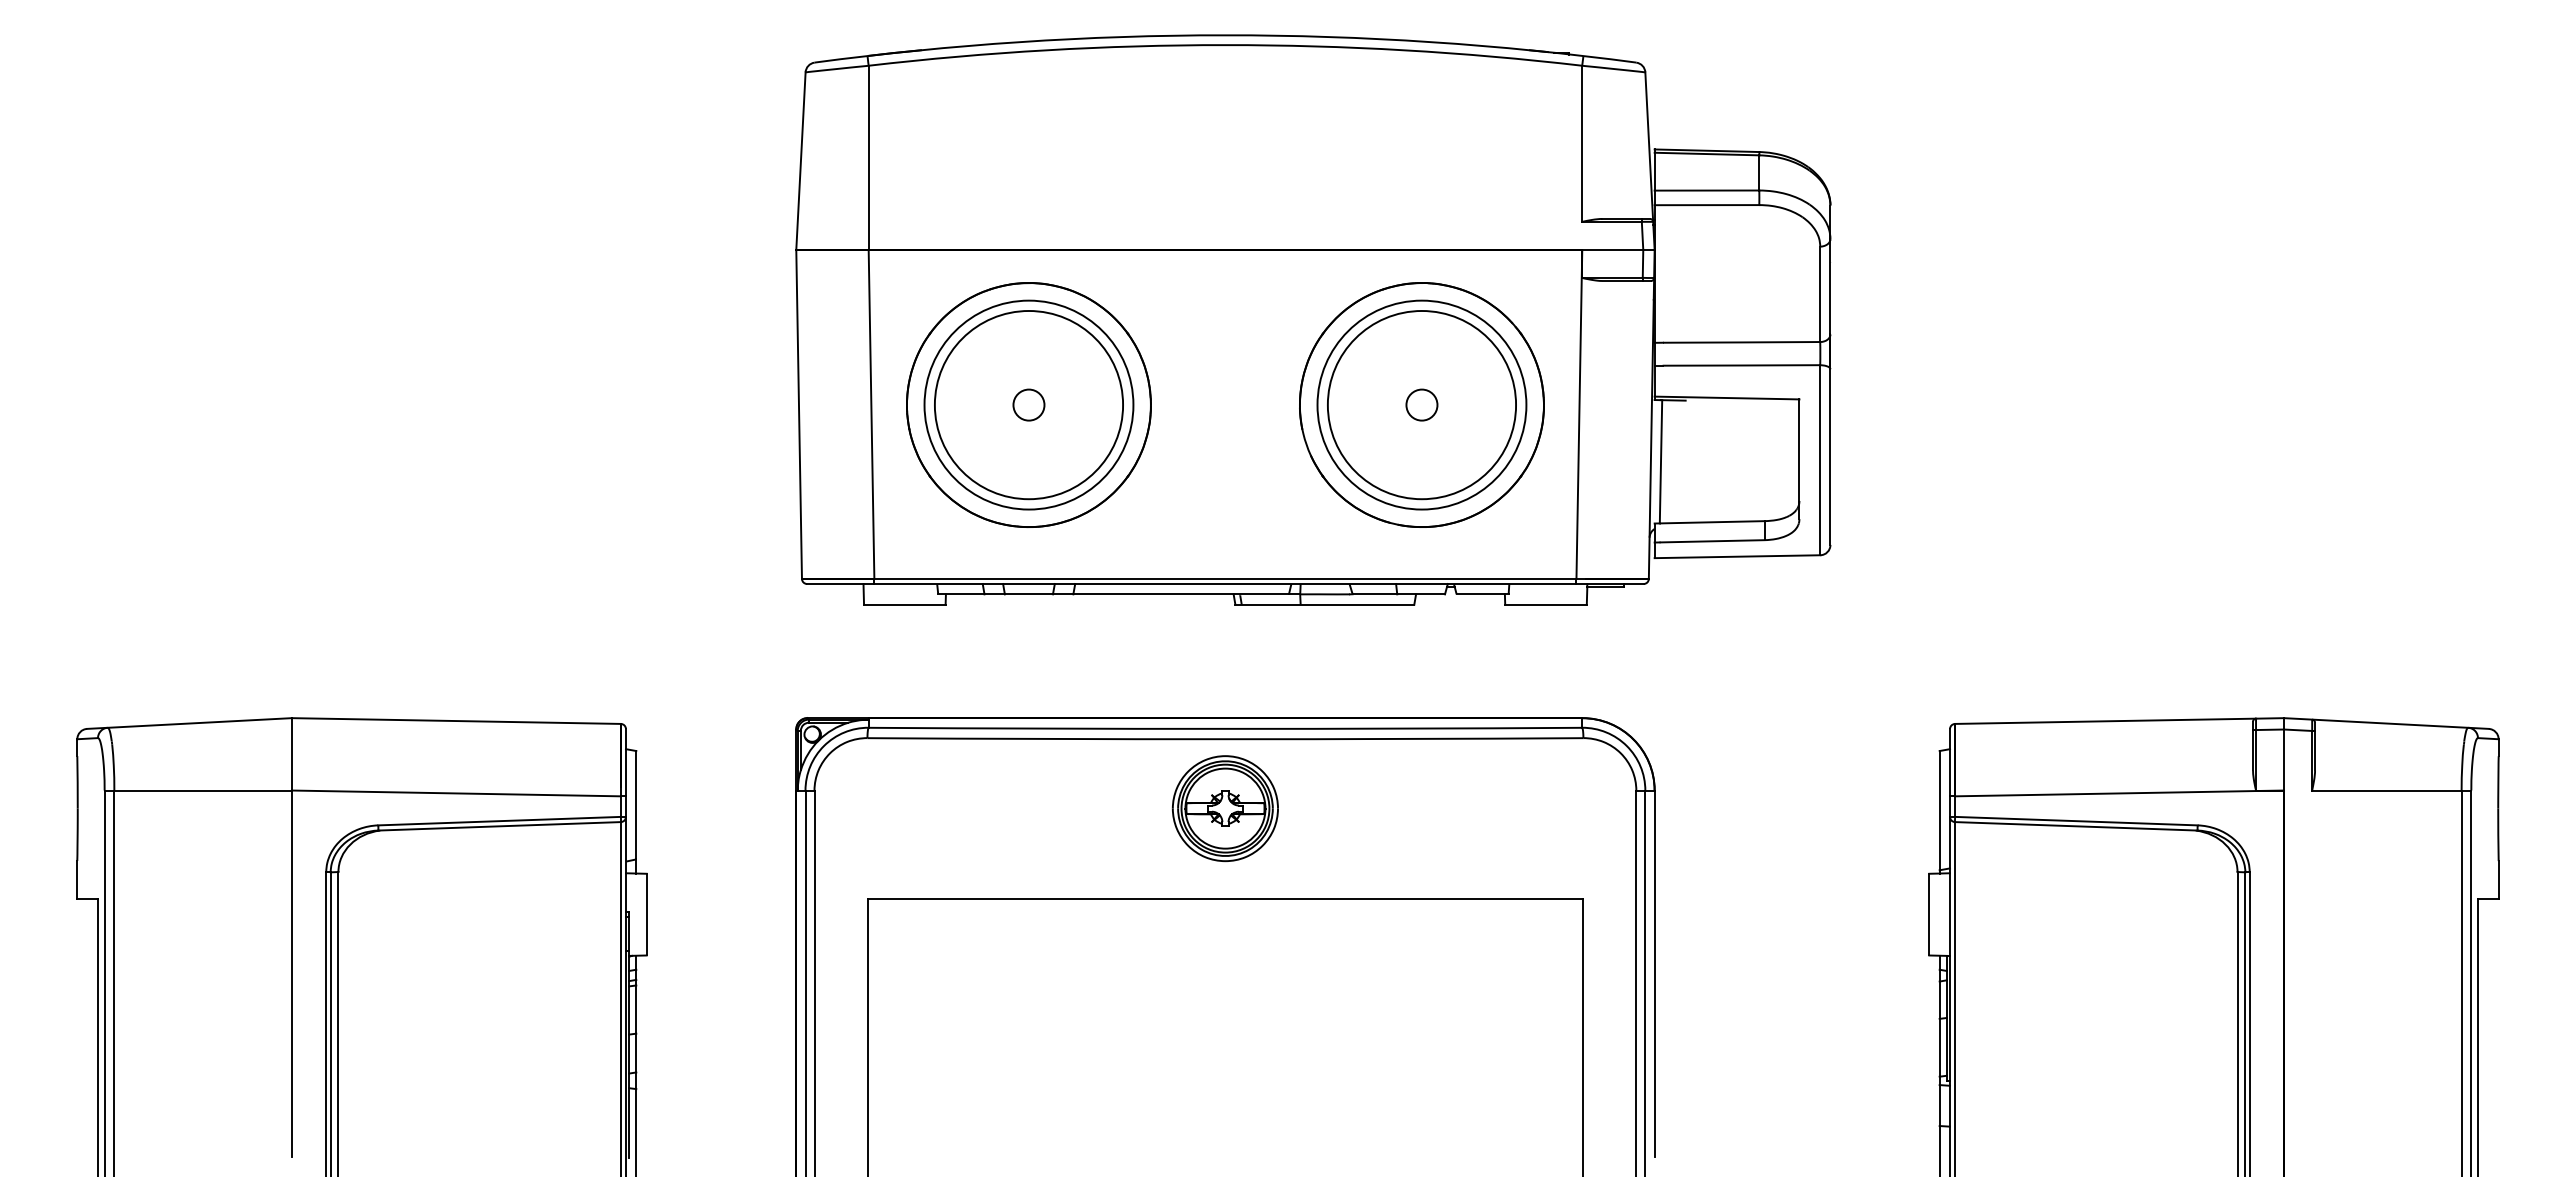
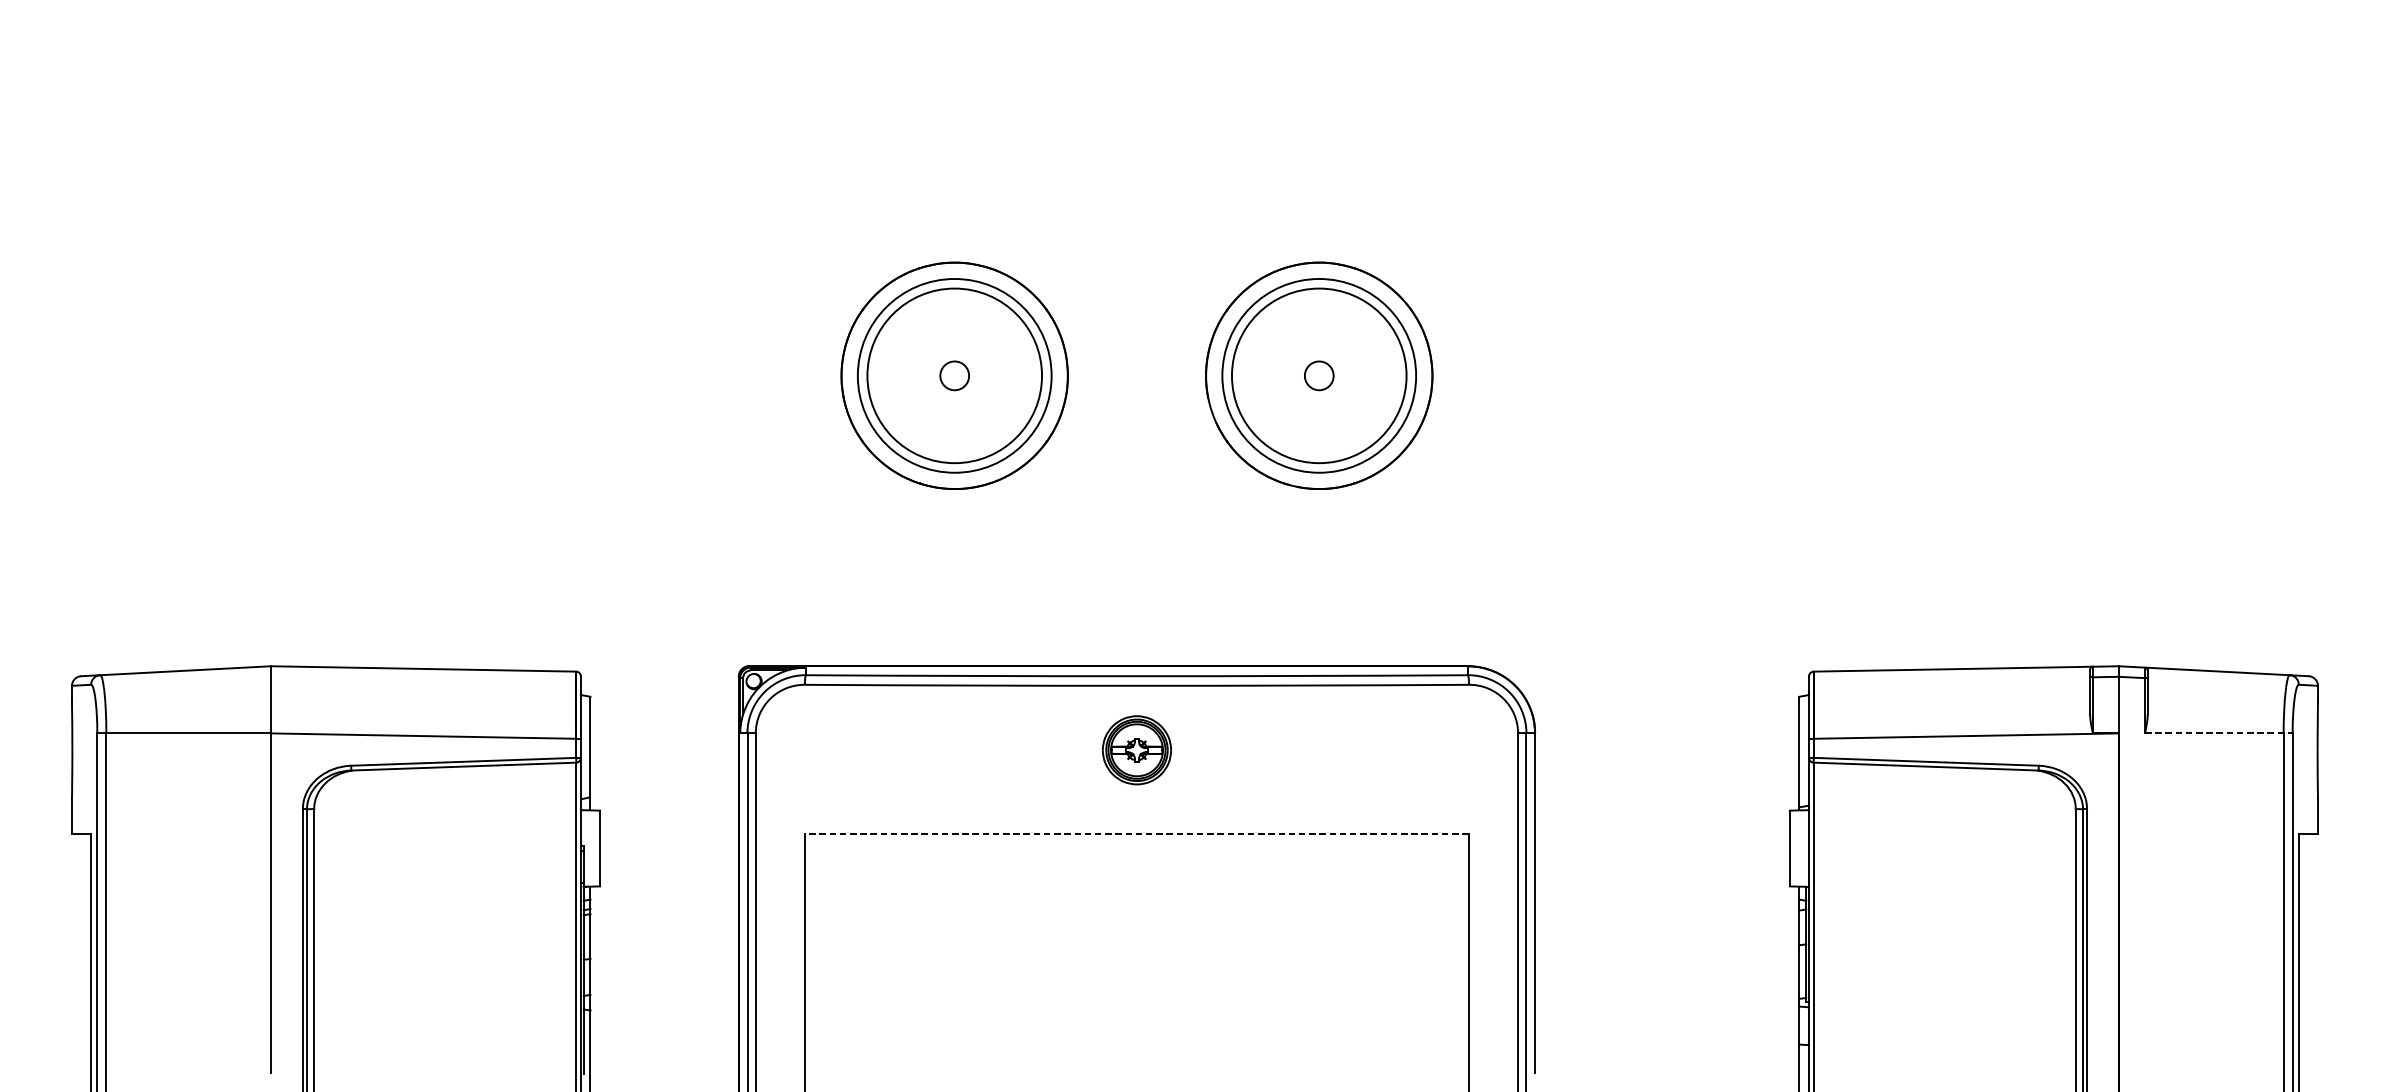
part: (1313, 319) -> (1218, 296), removed
line: (2391, 790) -> (2218, 733), solid -> dashed
part: (1225, 808) -> (1137, 750), size x0.7
line: (1225, 899) -> (1137, 834), solid -> dashed

